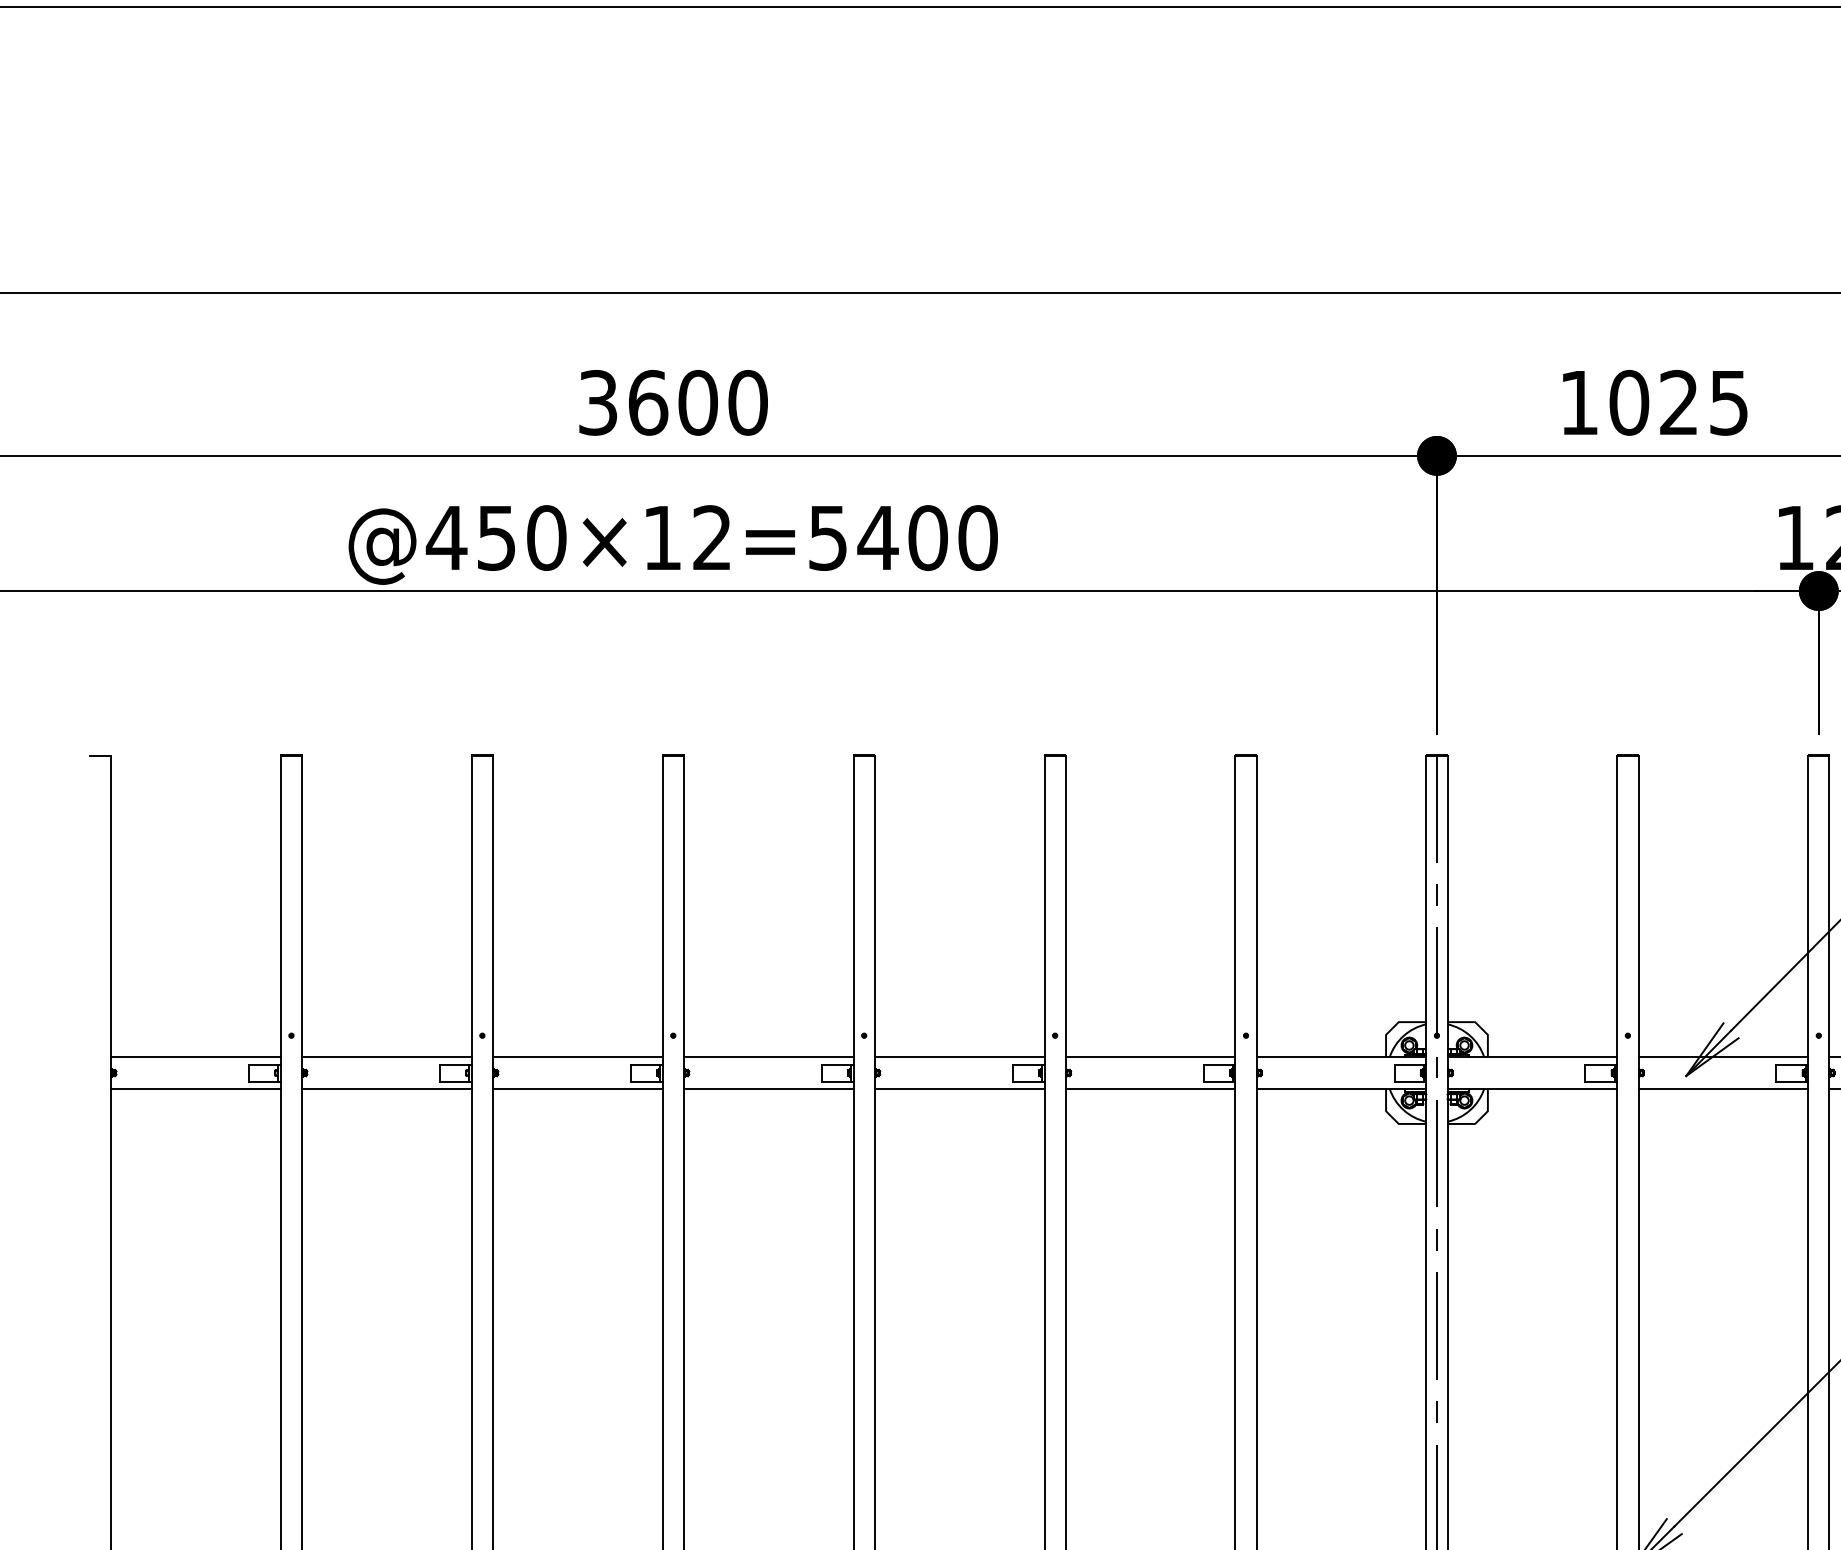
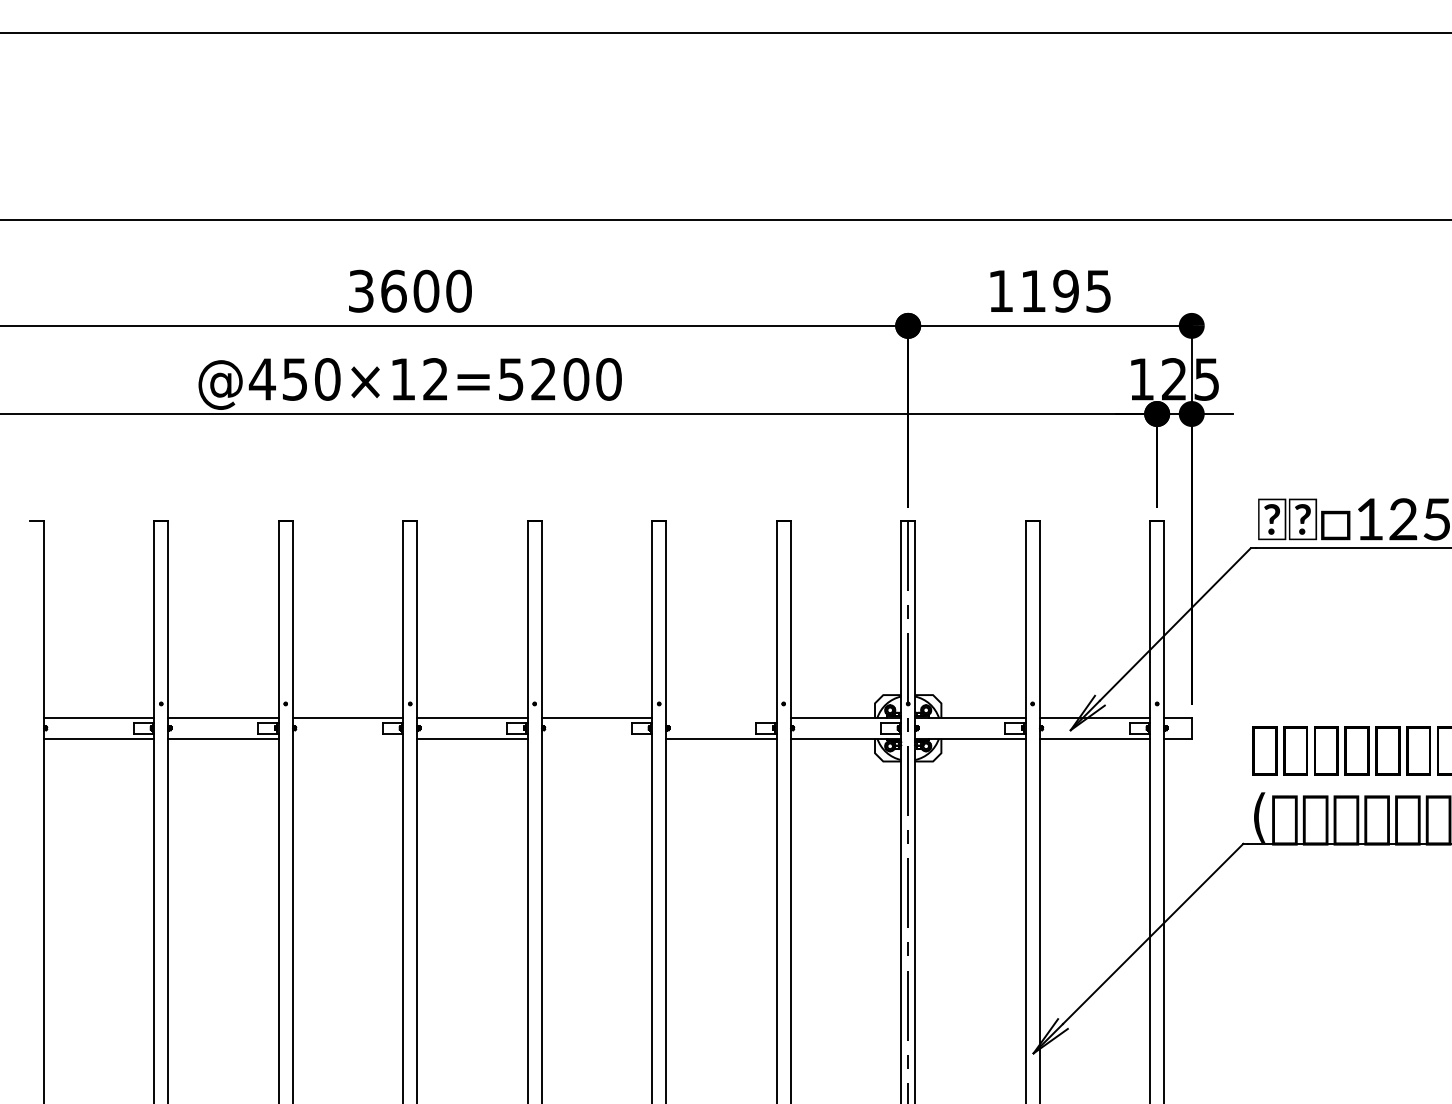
text: (1653, 401) -> (1049, 290), 1025 -> 1195
text: (877, 538) -> (543, 379), @450×12=5400 -> @450×12=5200
line: (1150, 1056) -> (721, 717), removed
line: (577, 1088) -> (347, 738), removed
line: (958, 1088) -> (596, 738), removed

